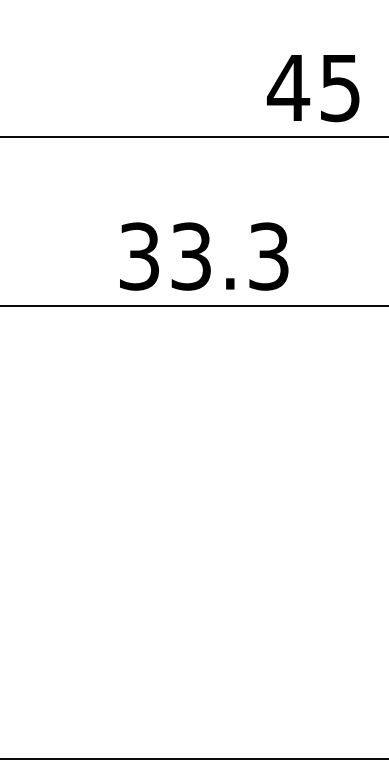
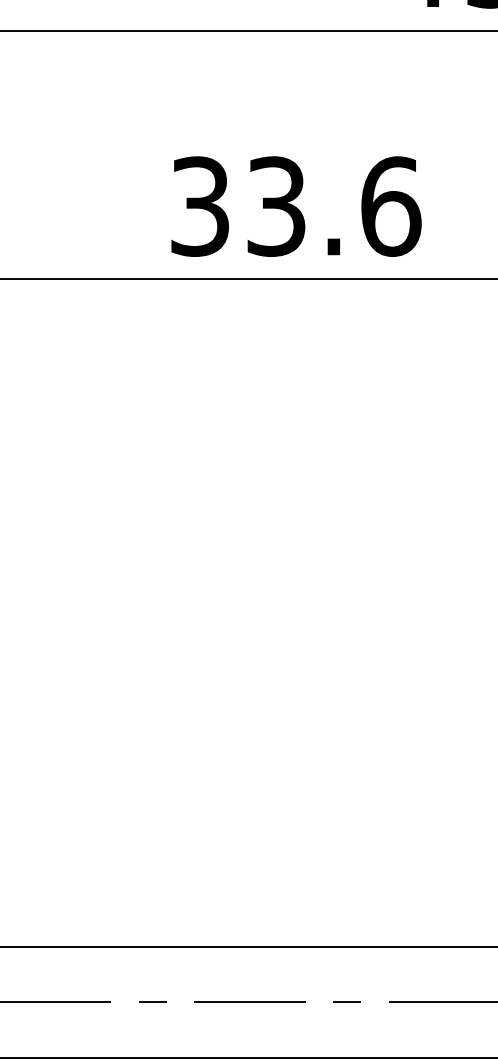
text: (269, 256) -> (391, 206), 33.3 -> 33.6

